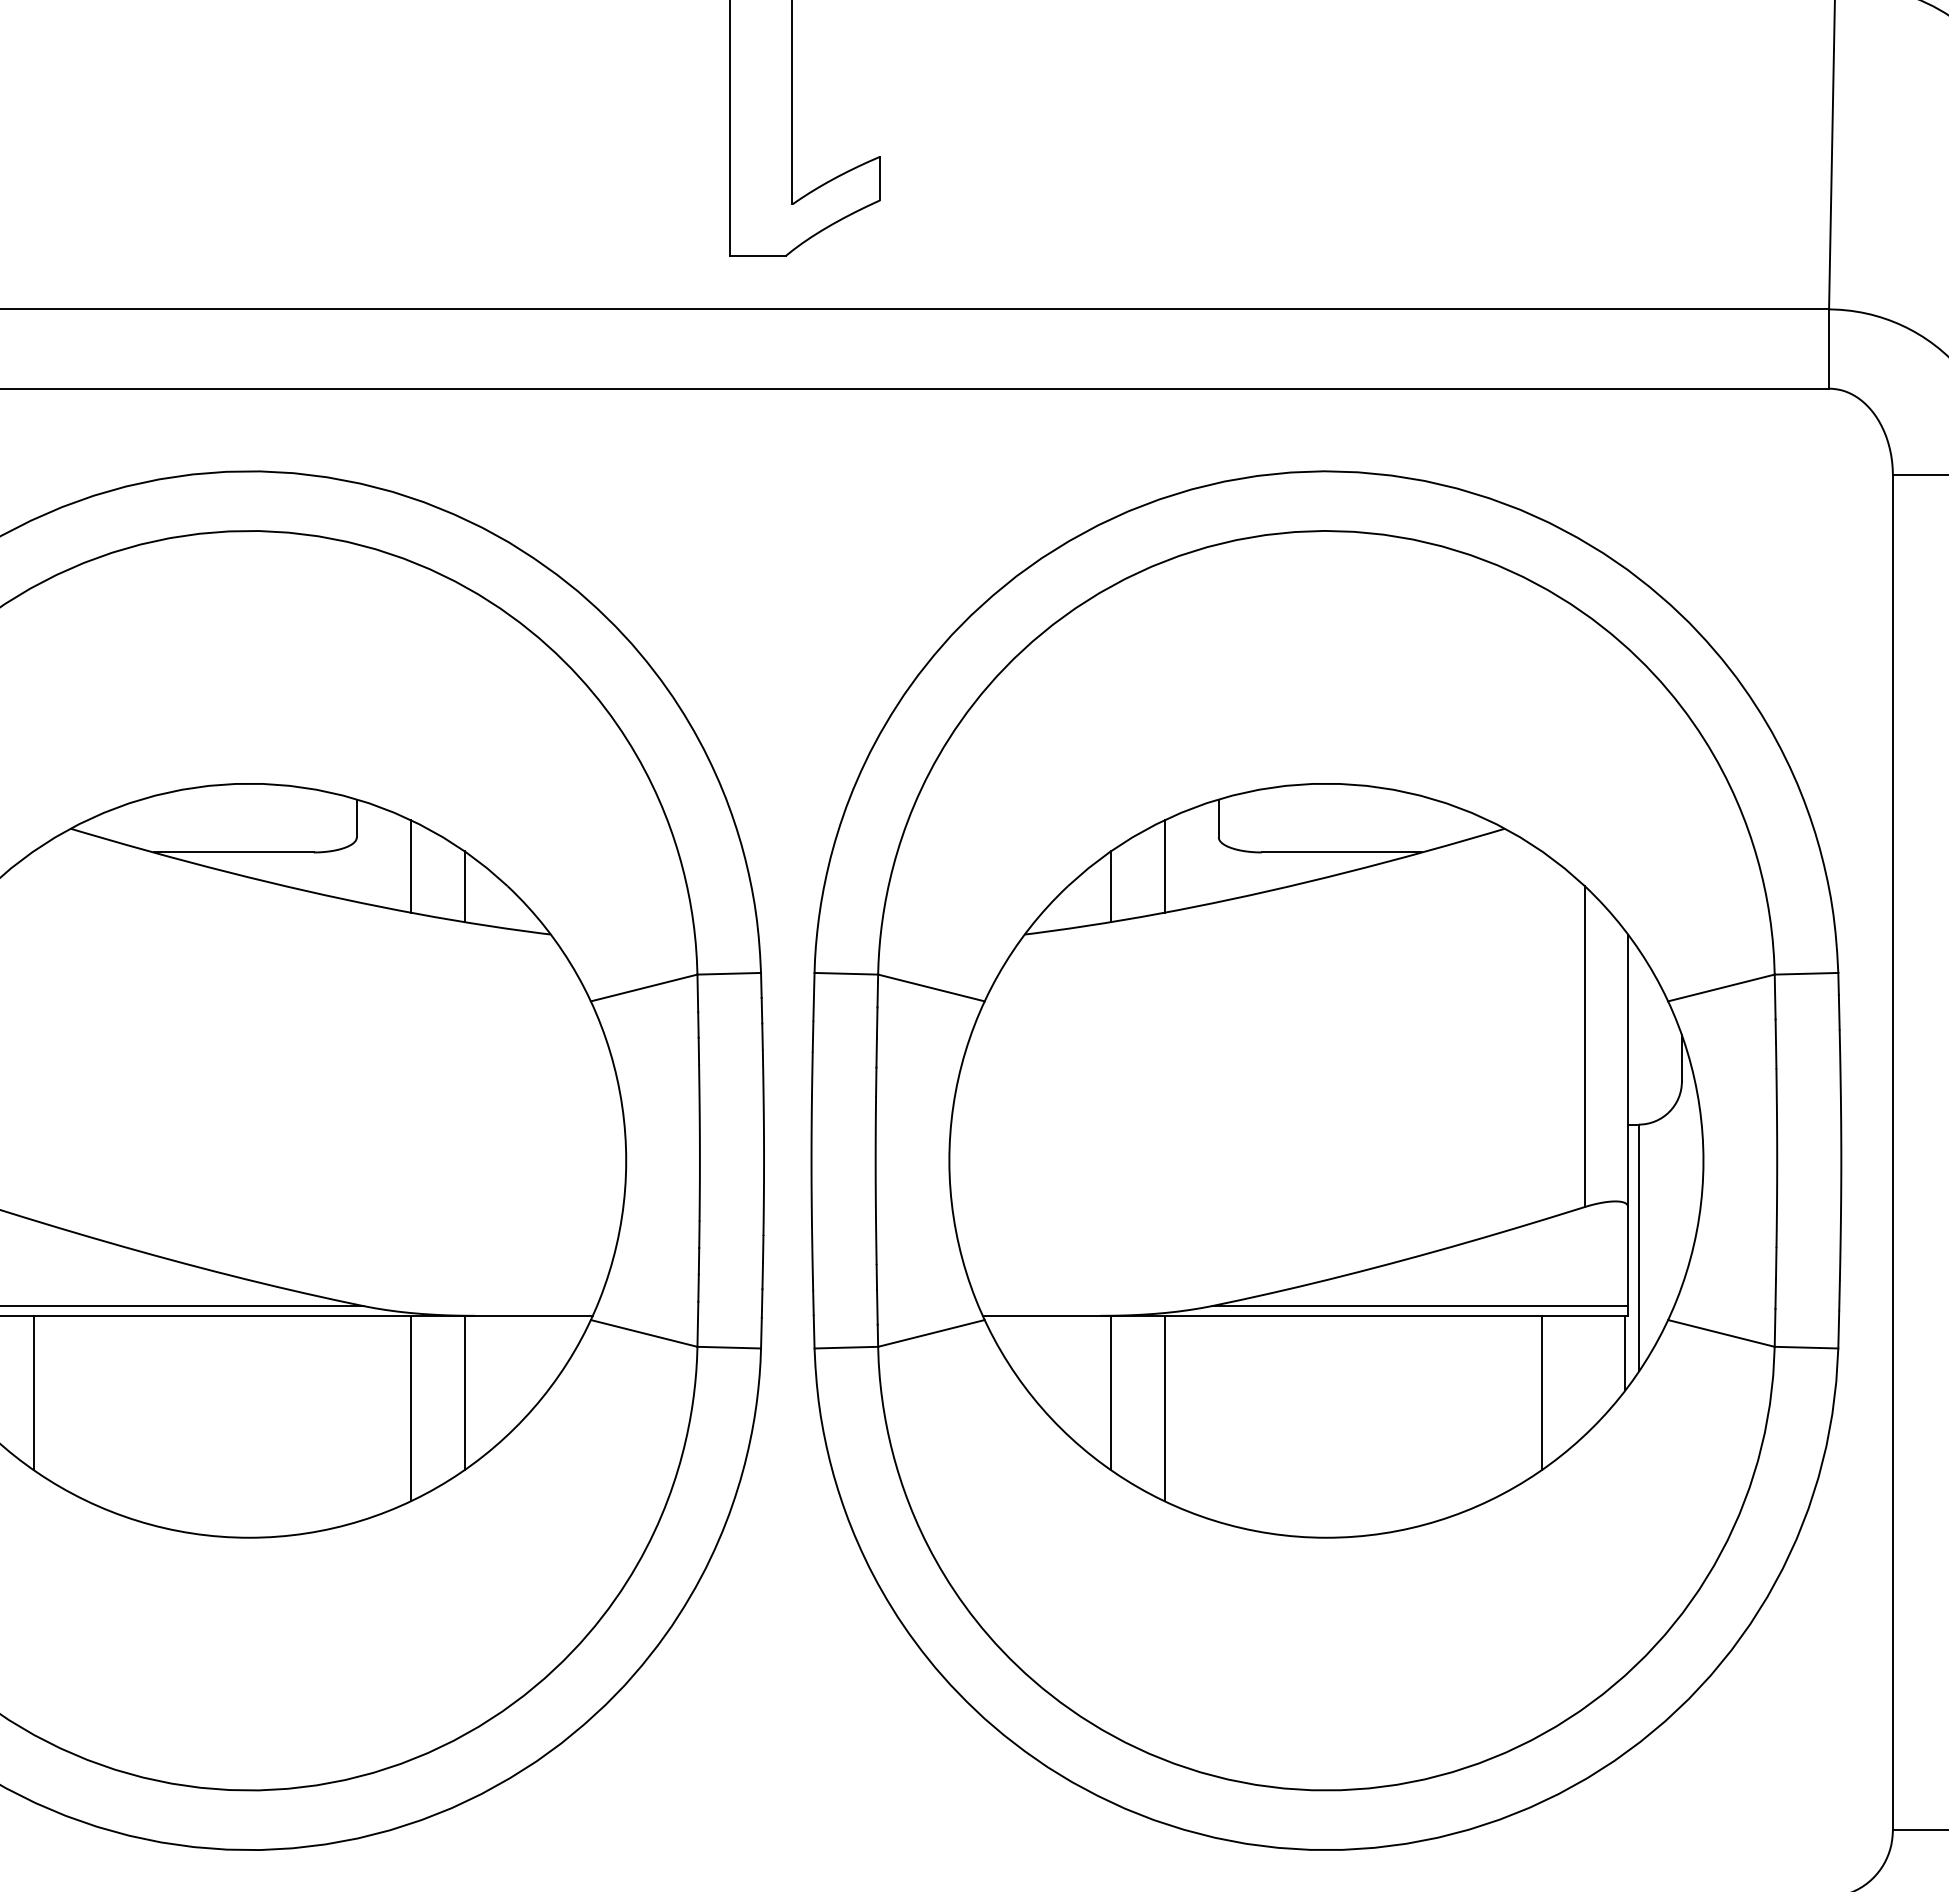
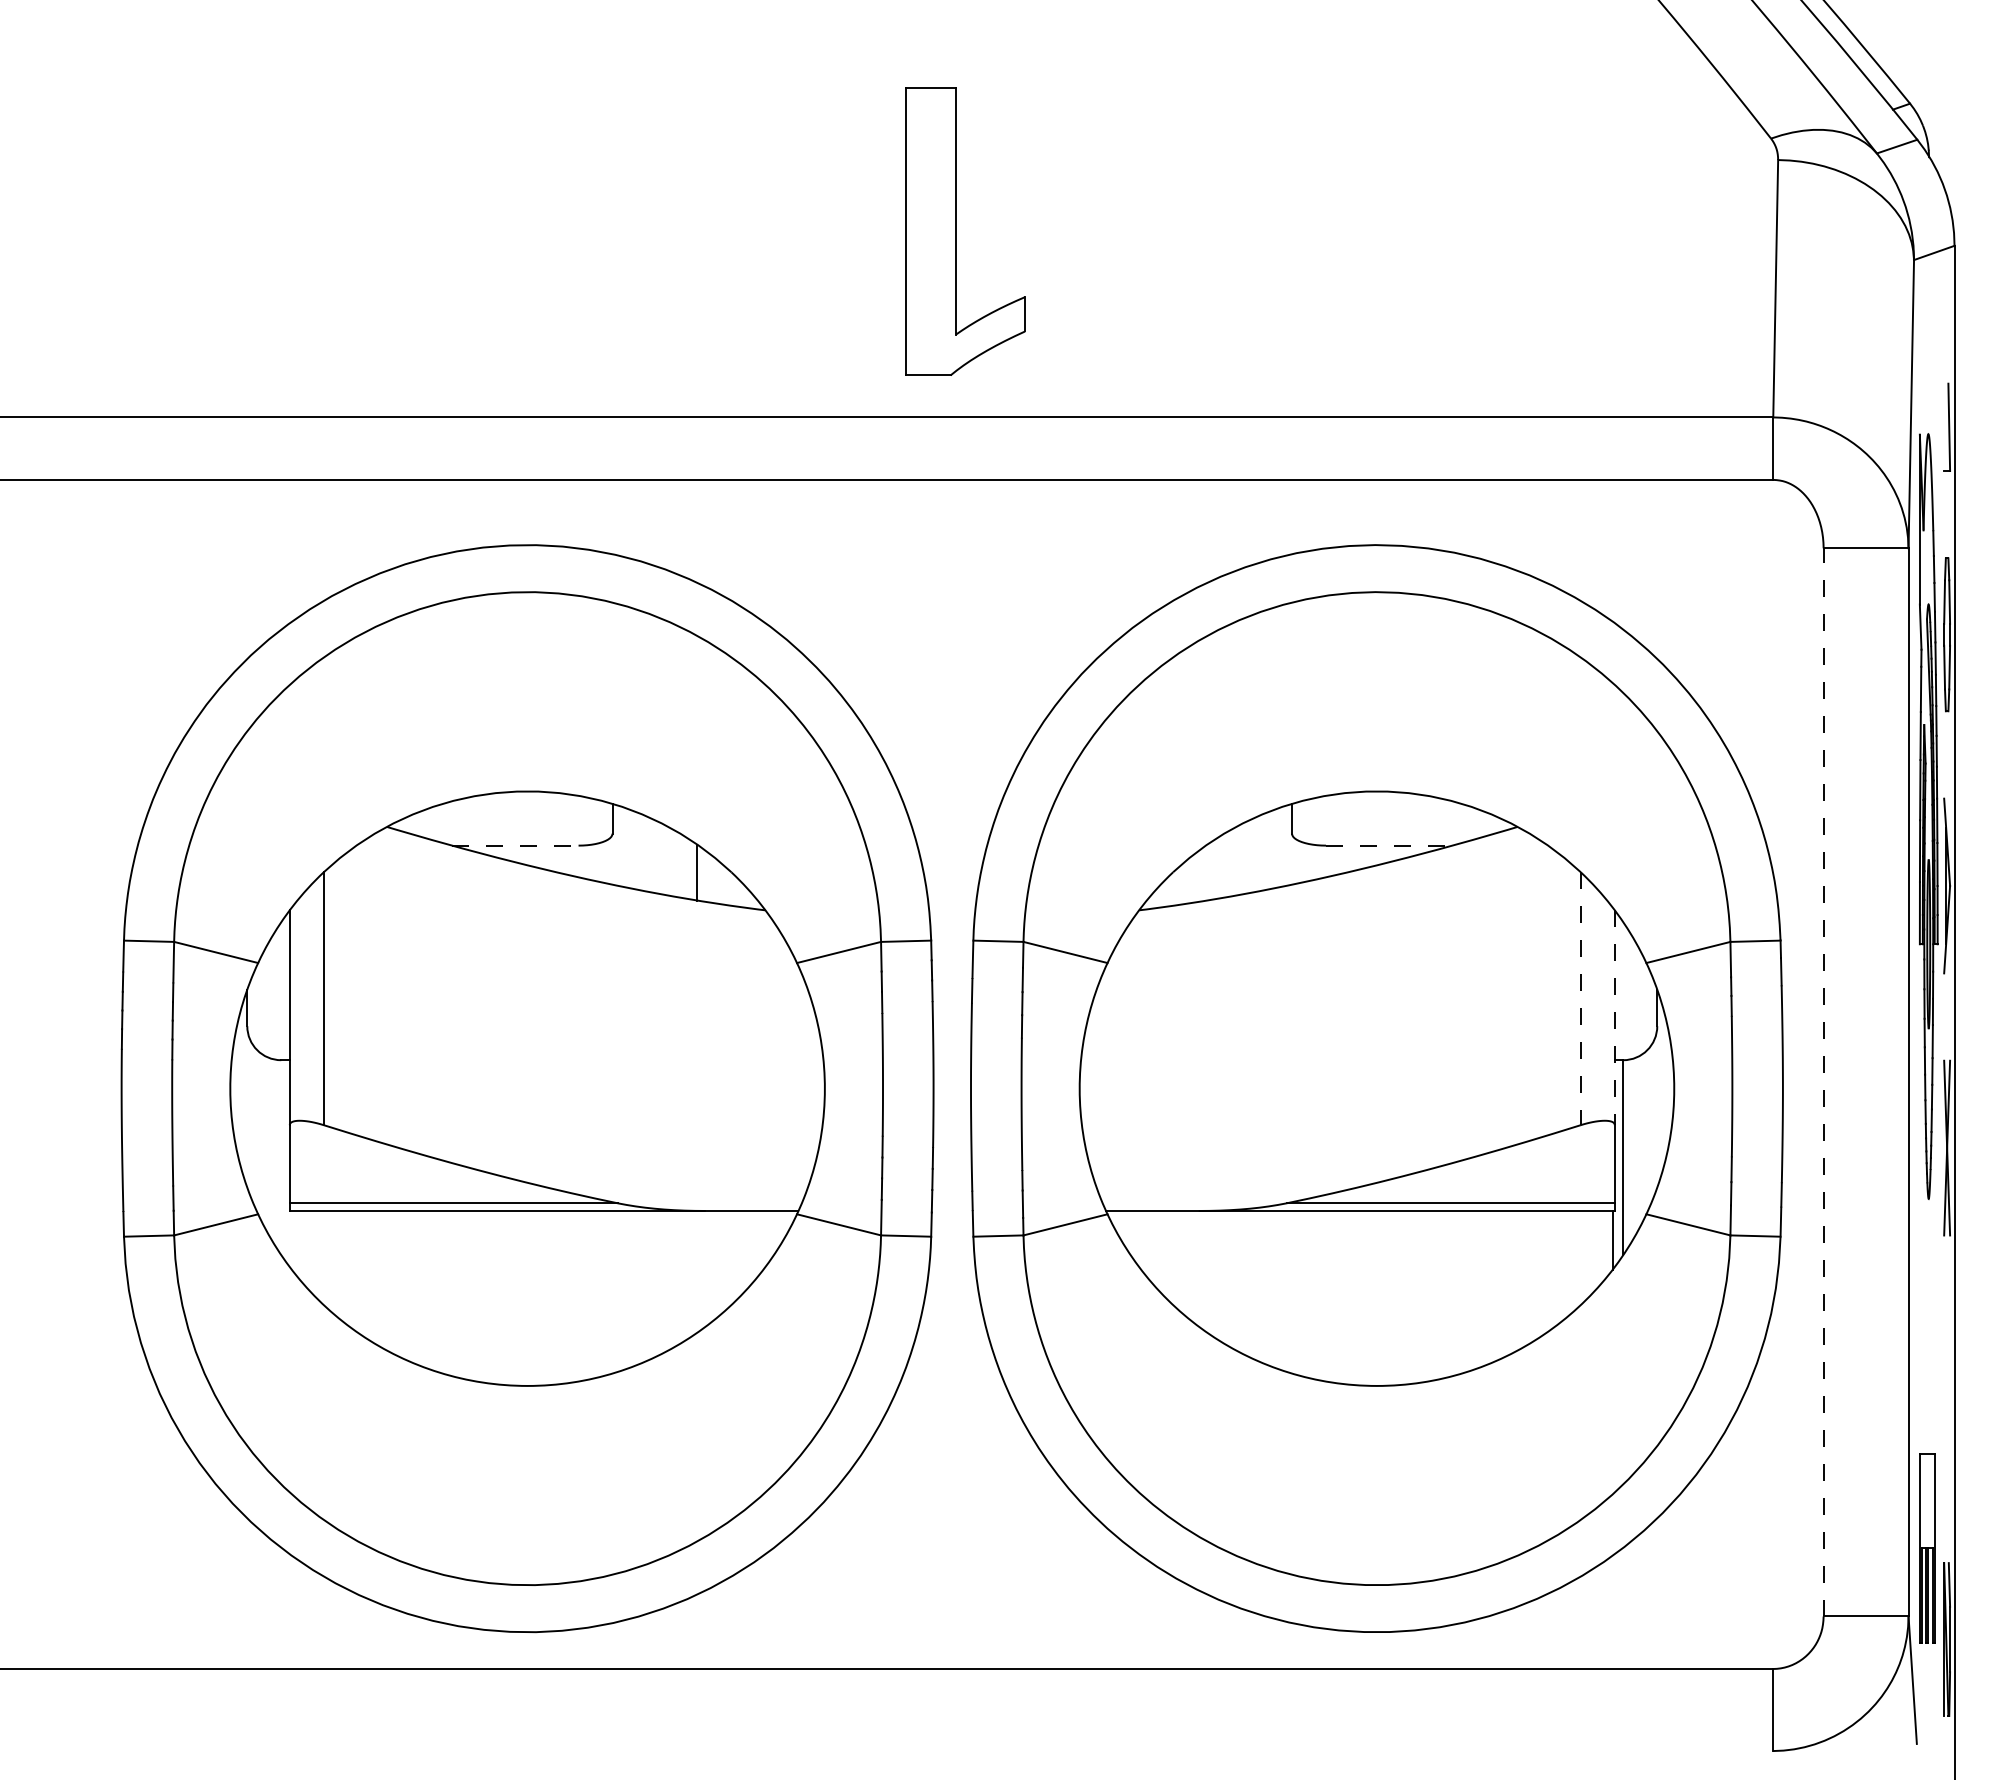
line: (233, 852) -> (515, 845), solid -> dashed
line: (1342, 852) -> (1389, 845), solid -> dashed
line: (411, 866) -> (655, 856), removed
line: (1164, 866) -> (1249, 856), removed
line: (1111, 886) -> (1207, 872), removed
line: (1584, 1047) -> (1580, 999), solid -> dashed
line: (1627, 1071) -> (1614, 1018), solid -> dashed
line: (1892, 1151) -> (1823, 1081), solid -> dashed
line: (33, 1392) -> (357, 1271), removed
line: (464, 1392) -> (697, 1271), removed
line: (1111, 1392) -> (1207, 1271), removed
line: (1541, 1392) -> (1546, 1271), removed
line: (411, 1407) -> (655, 1283), removed
line: (1164, 1407) -> (1249, 1283), removed

